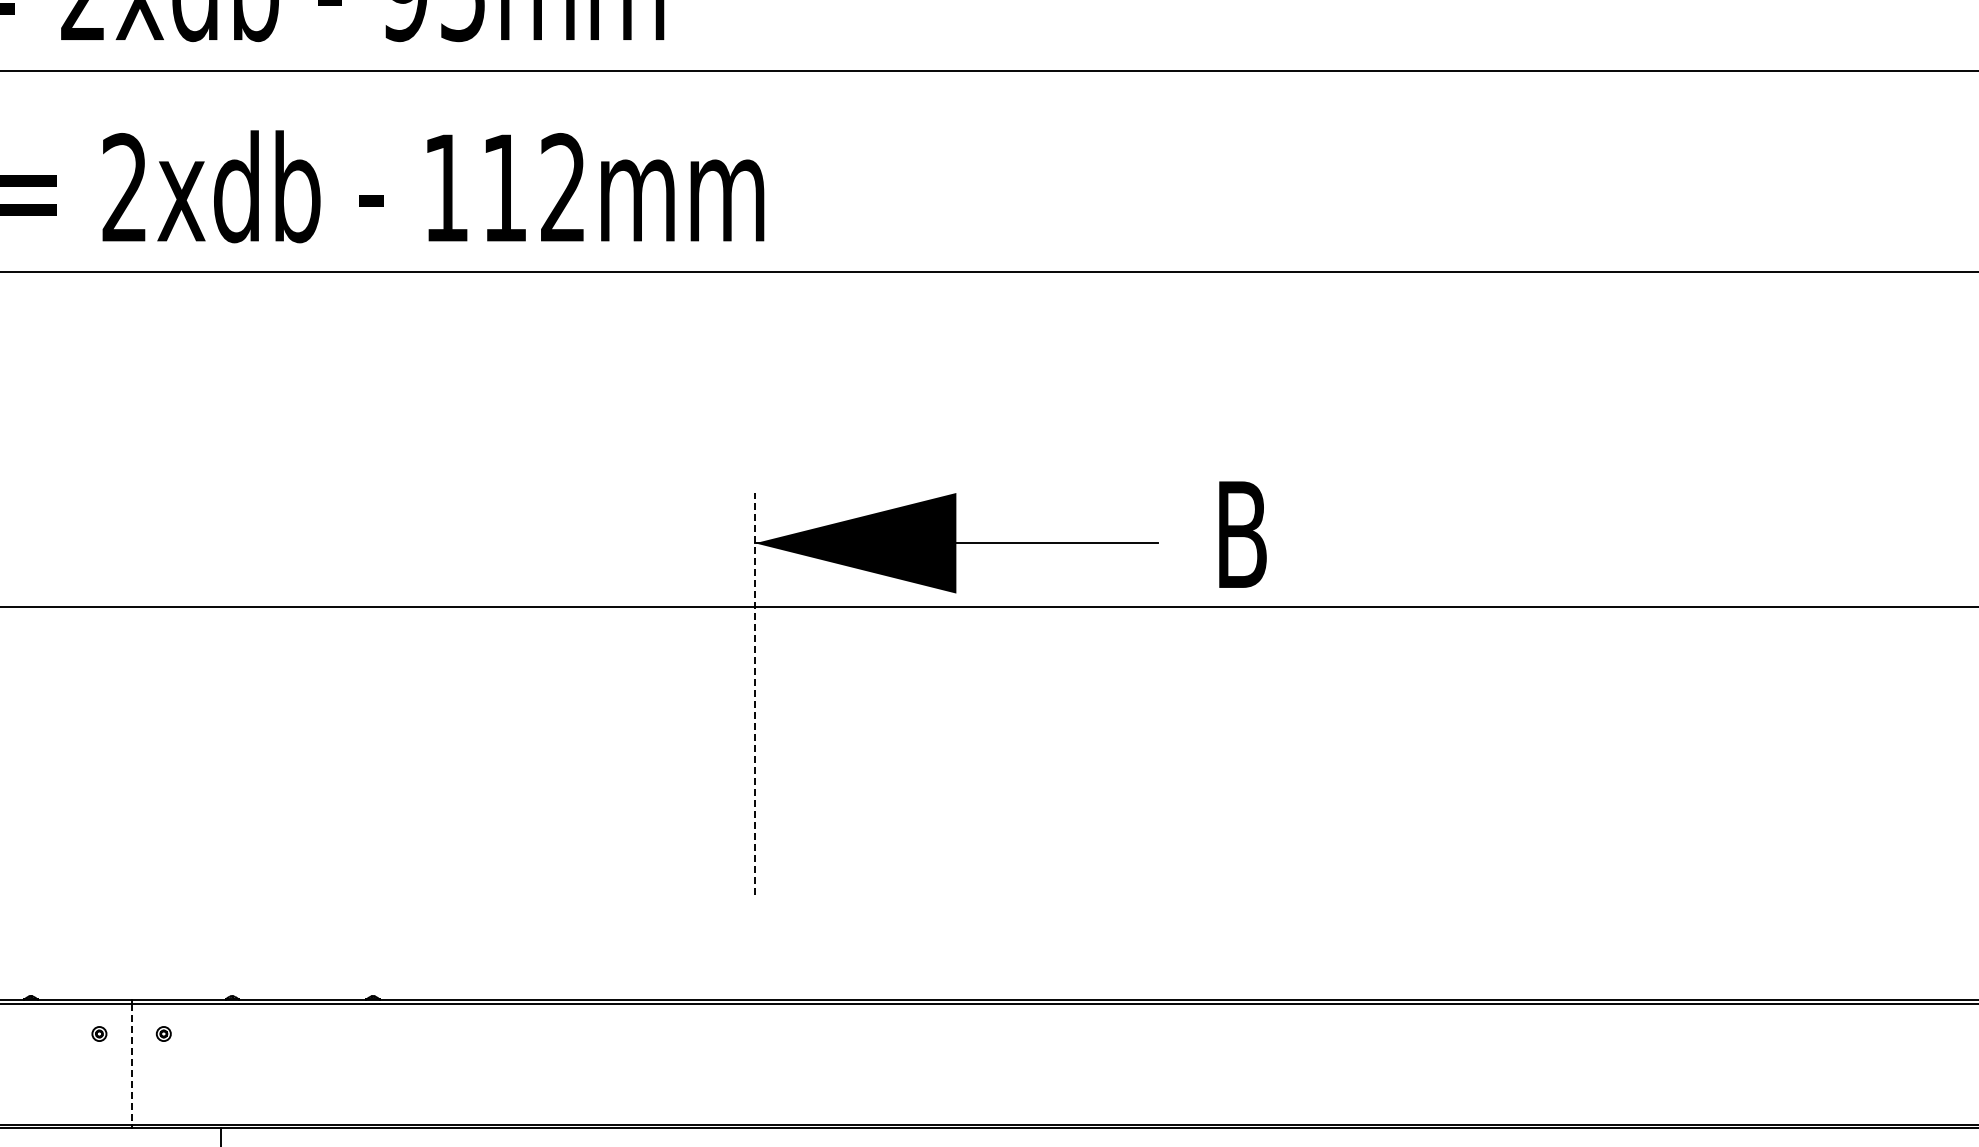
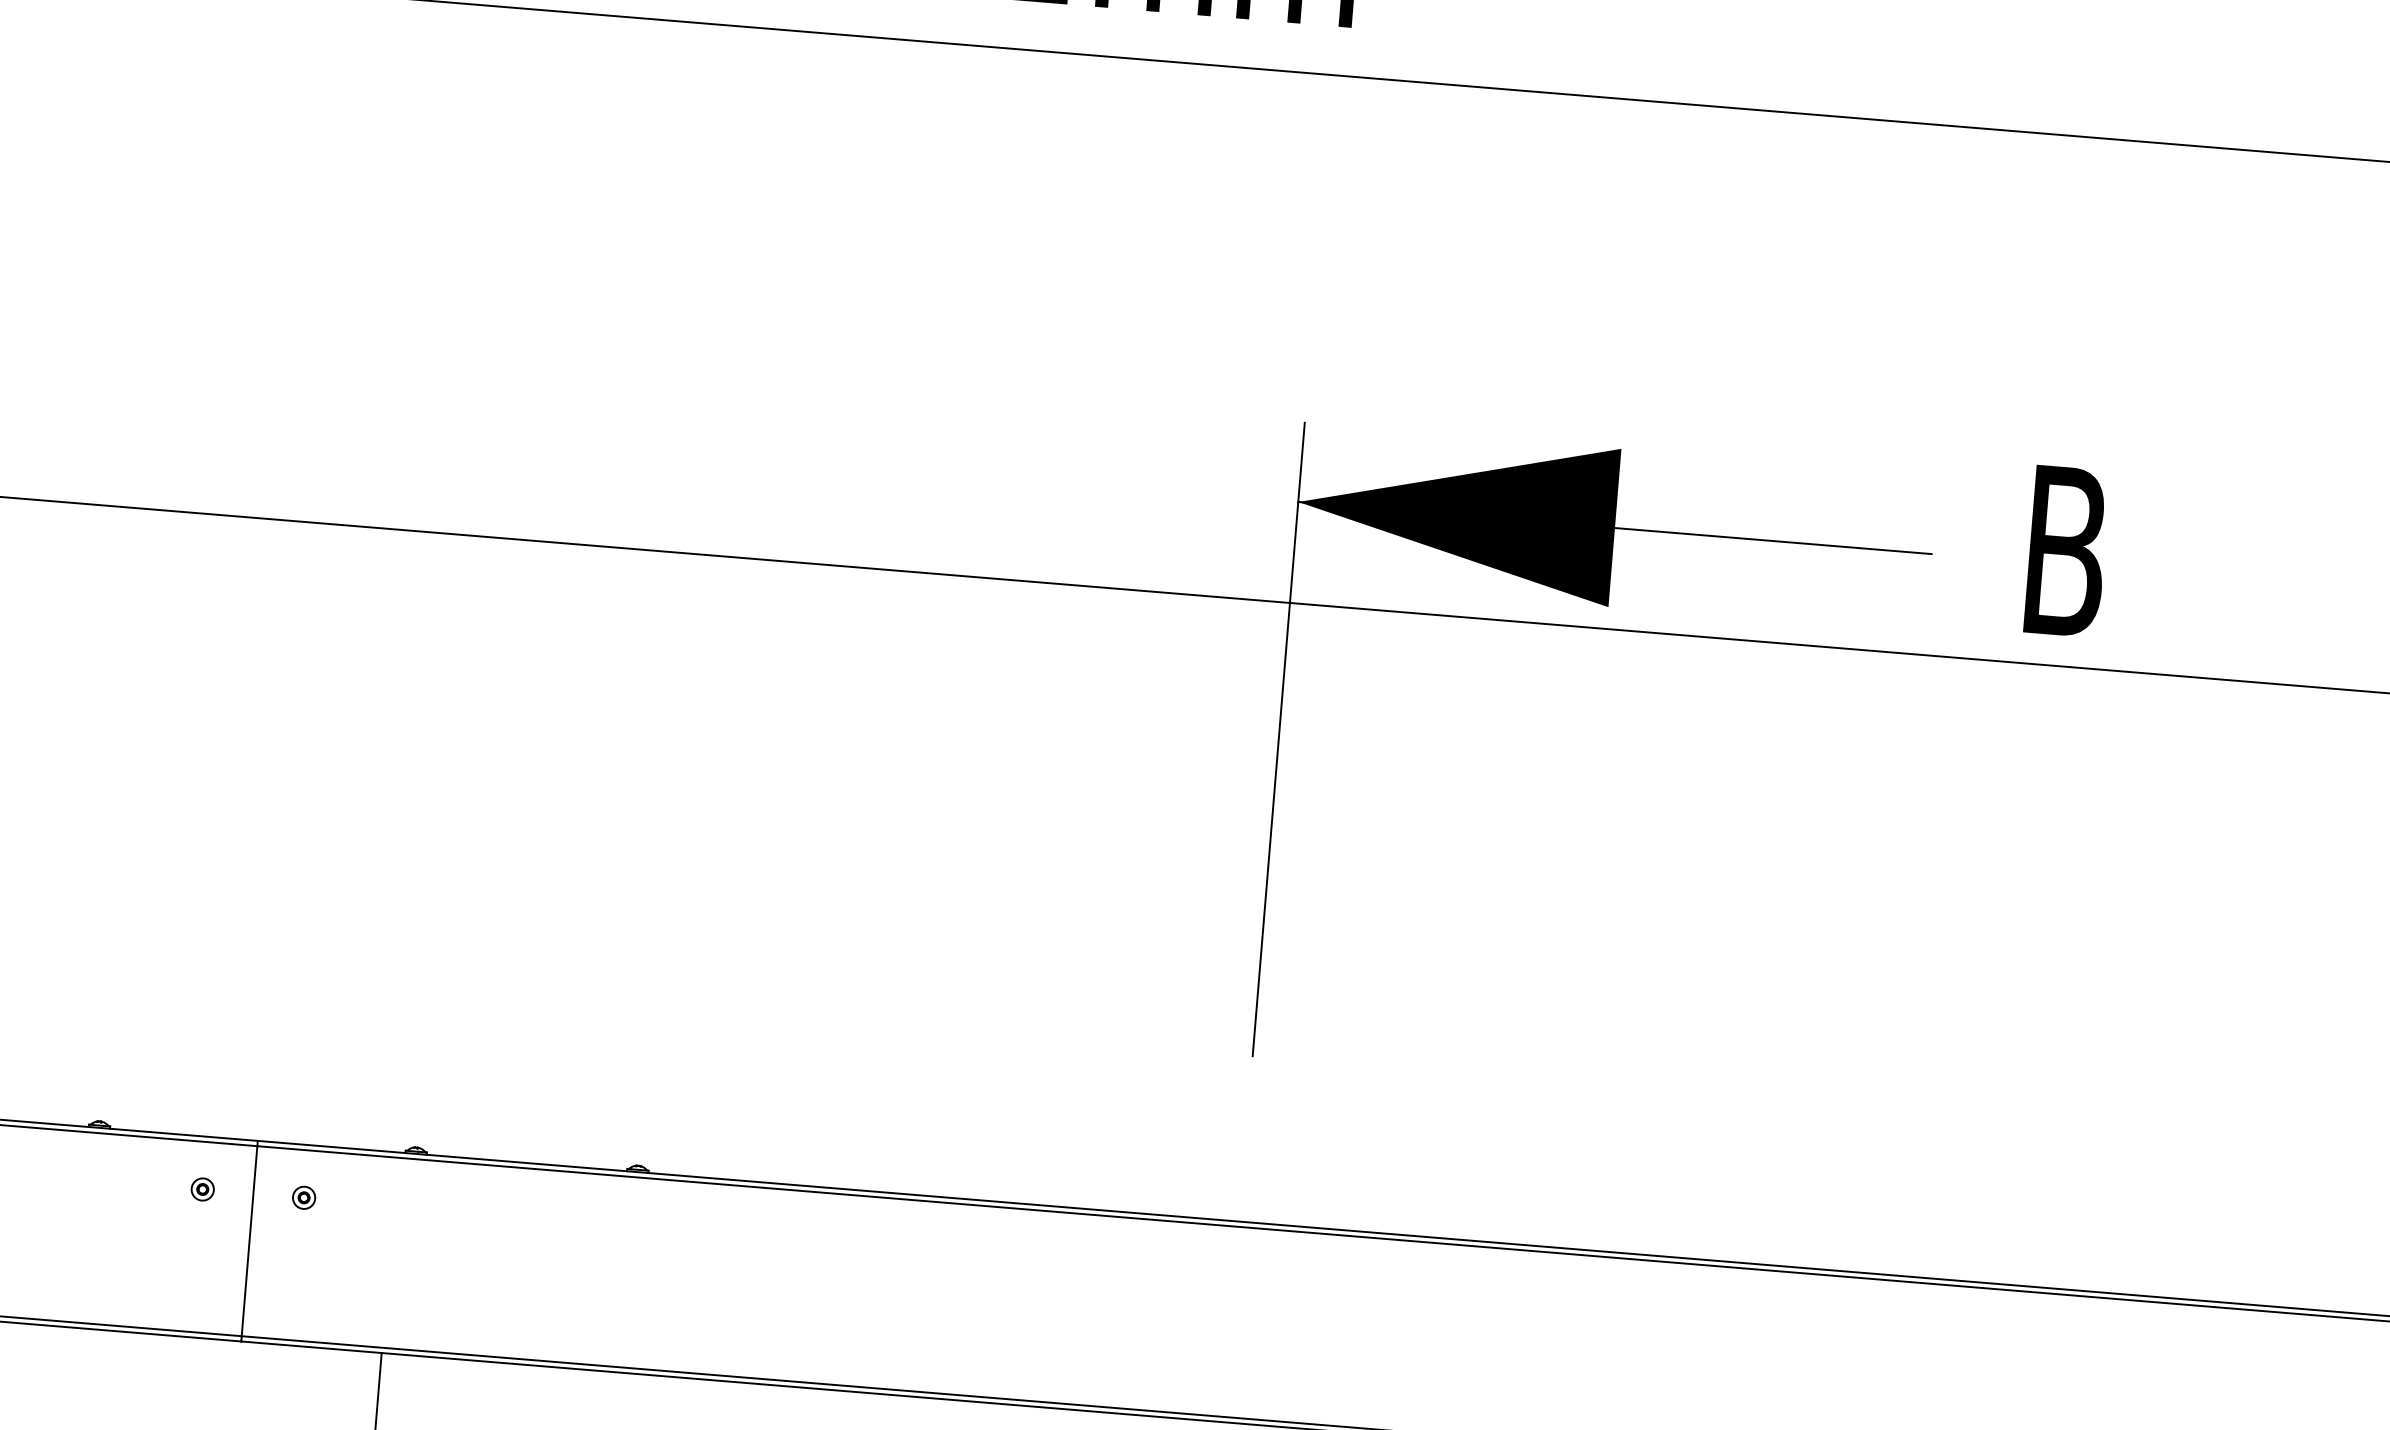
line: (755, 693) -> (1279, 738), dashed -> solid
line: (131, 1064) -> (249, 1241), dashed -> solid

